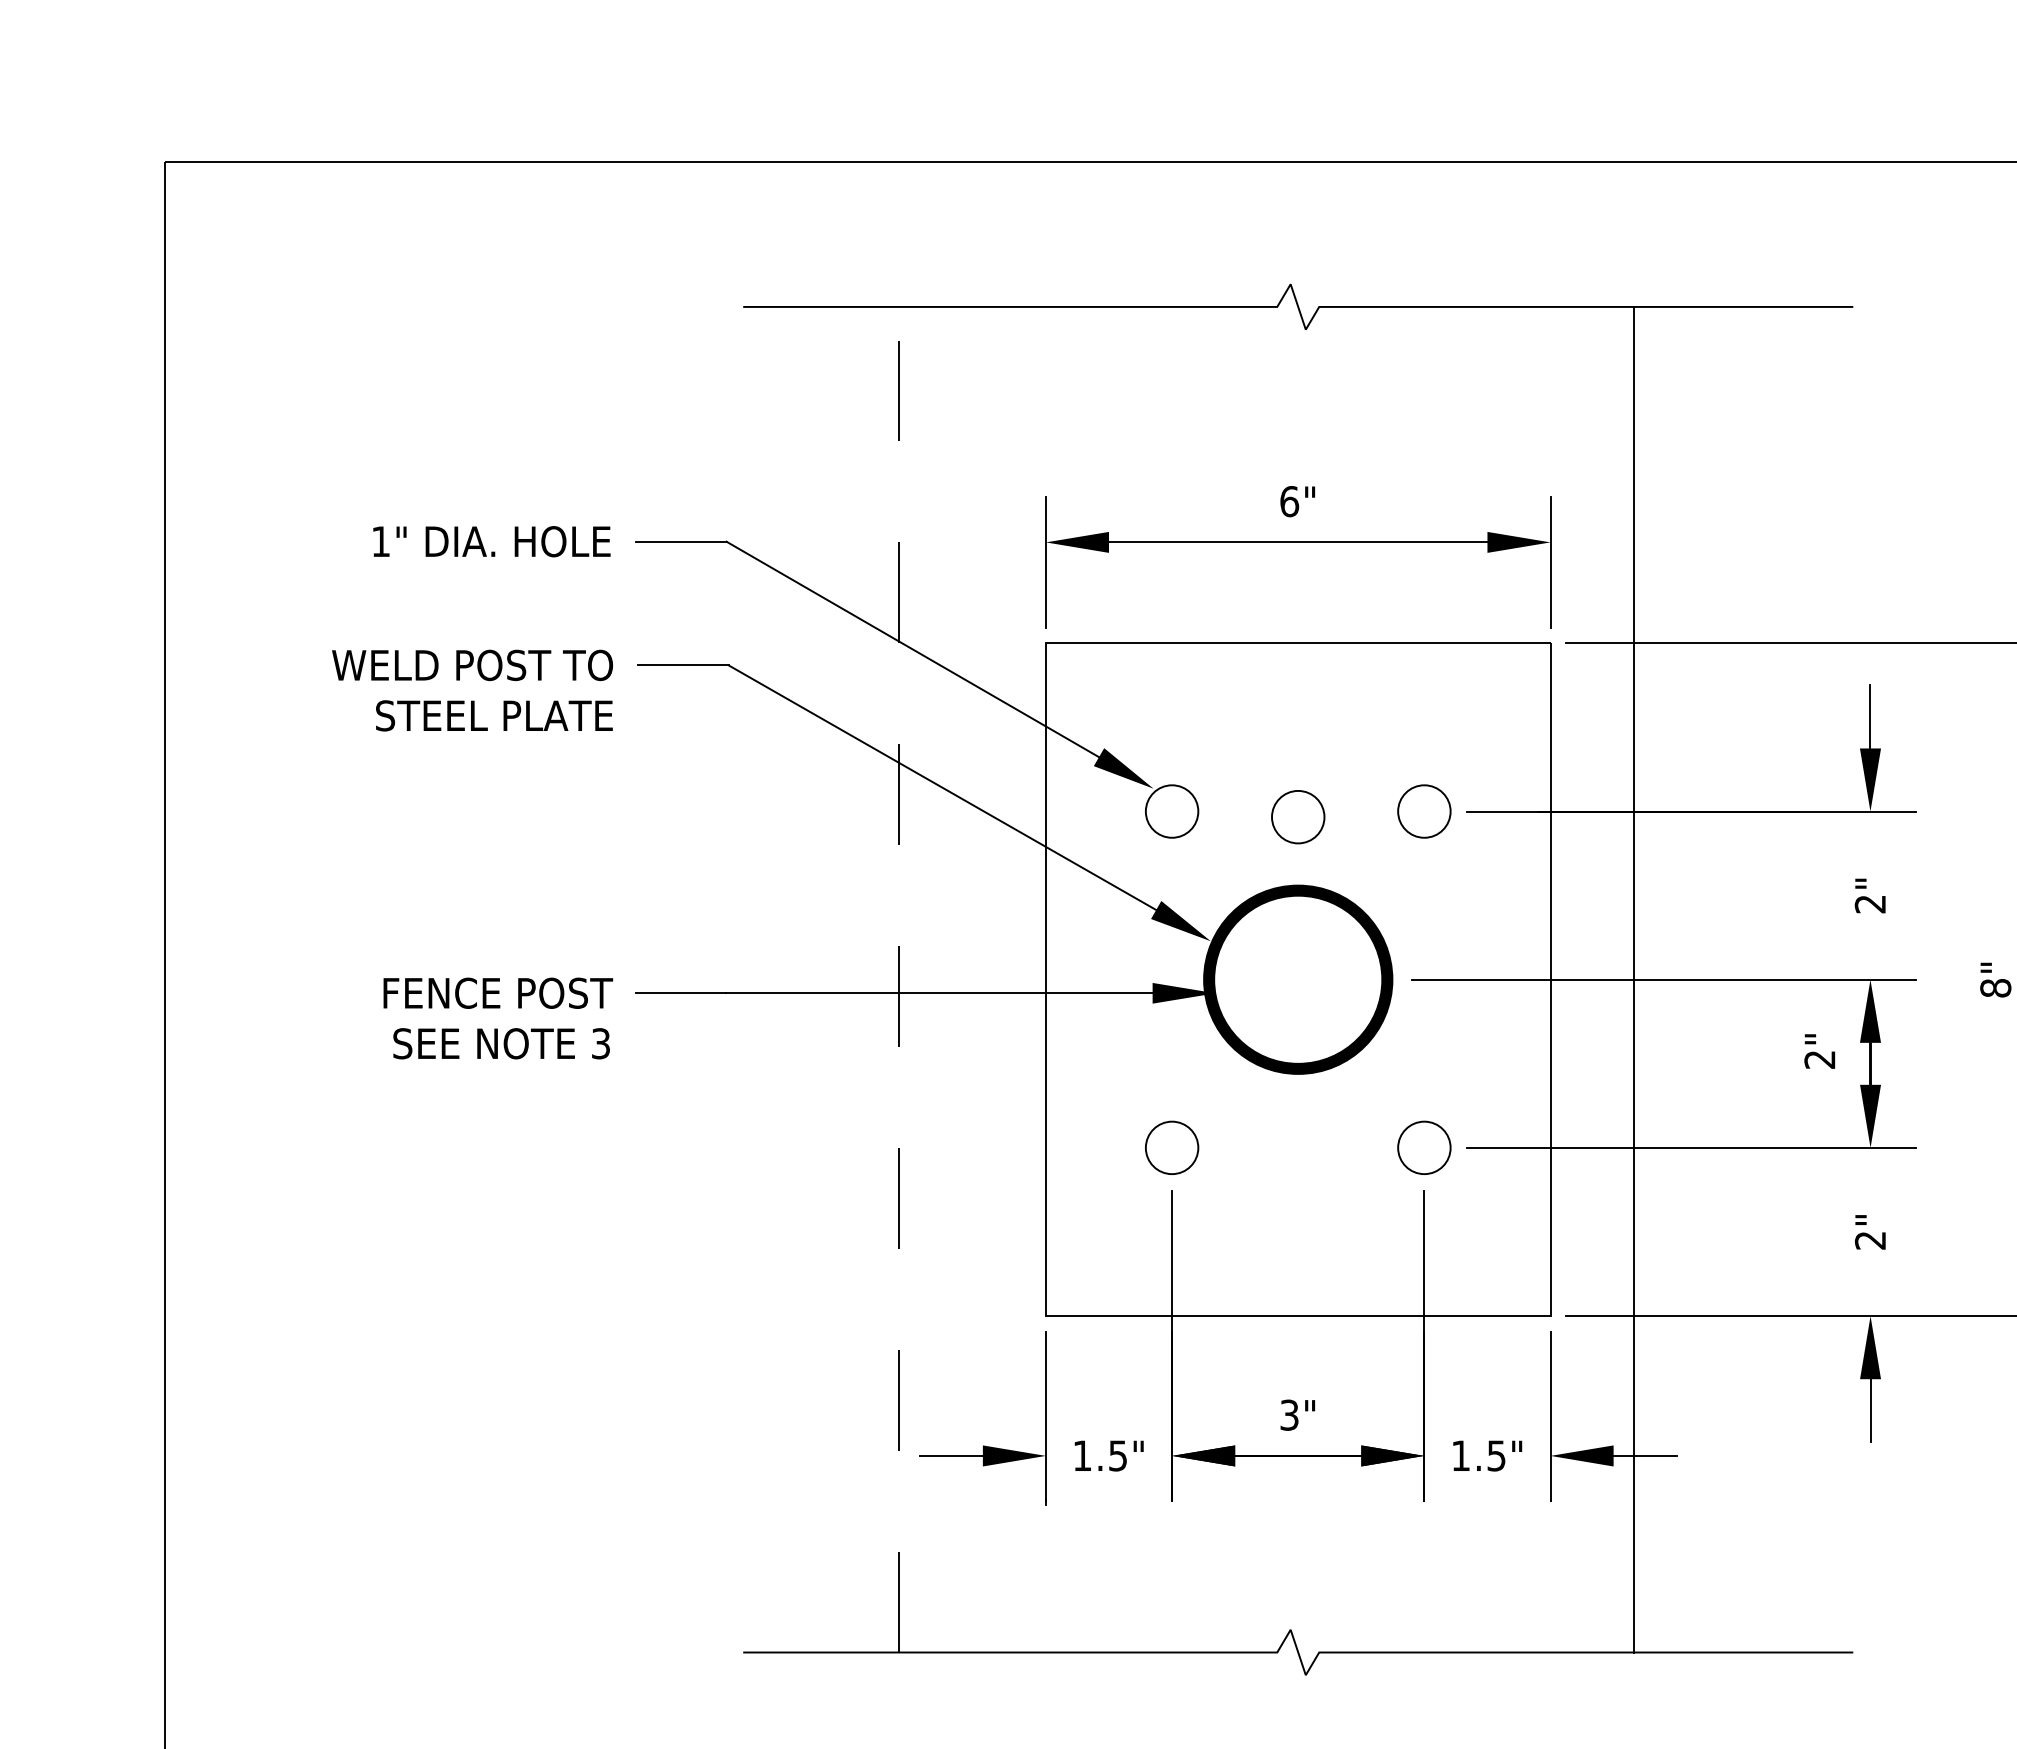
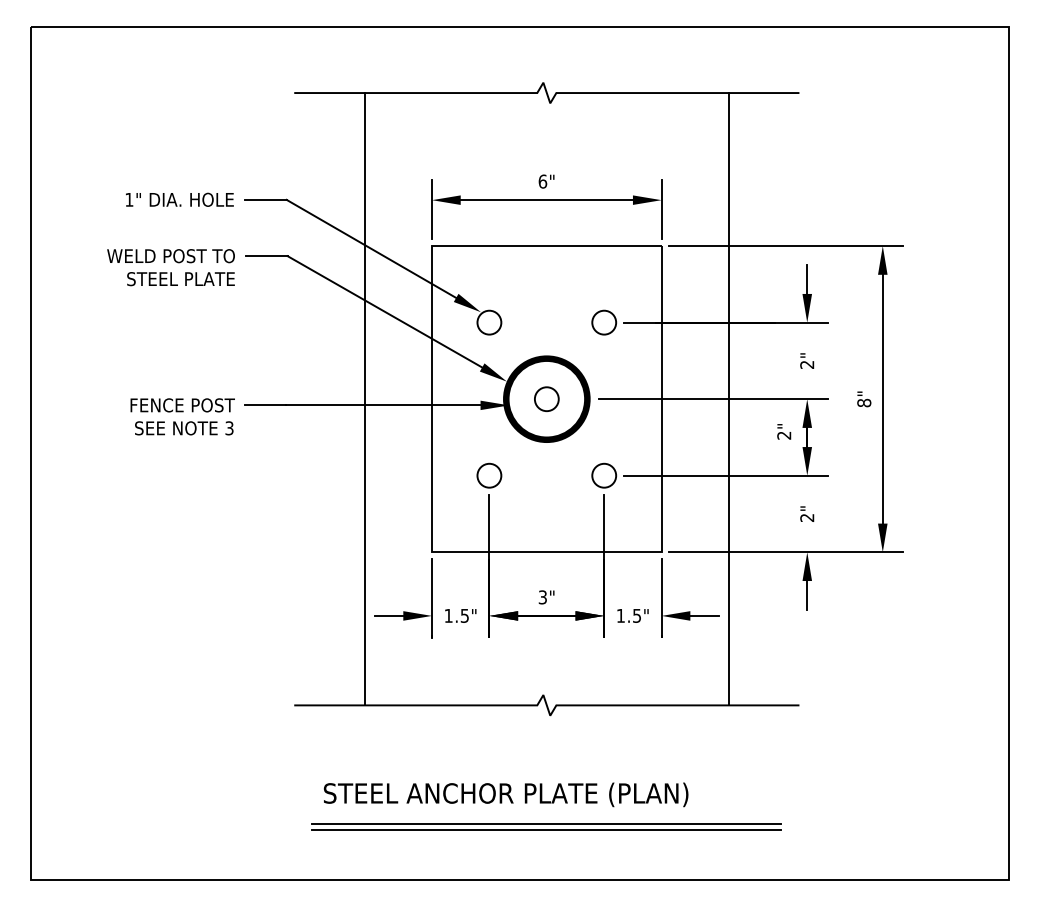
circle: (1297, 815) -> (546, 398), moved
line: (899, 978) -> (365, 398), dashed -> solid
line: (1633, 980) -> (728, 399), moved

